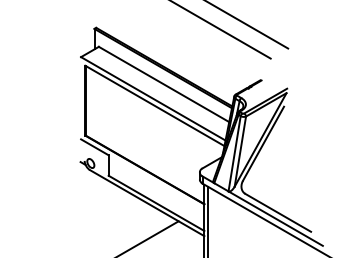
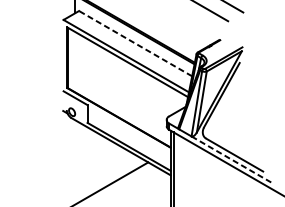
line: (163, 84) -> (135, 43), solid -> dashed
line: (276, 218) -> (233, 159), solid -> dashed

